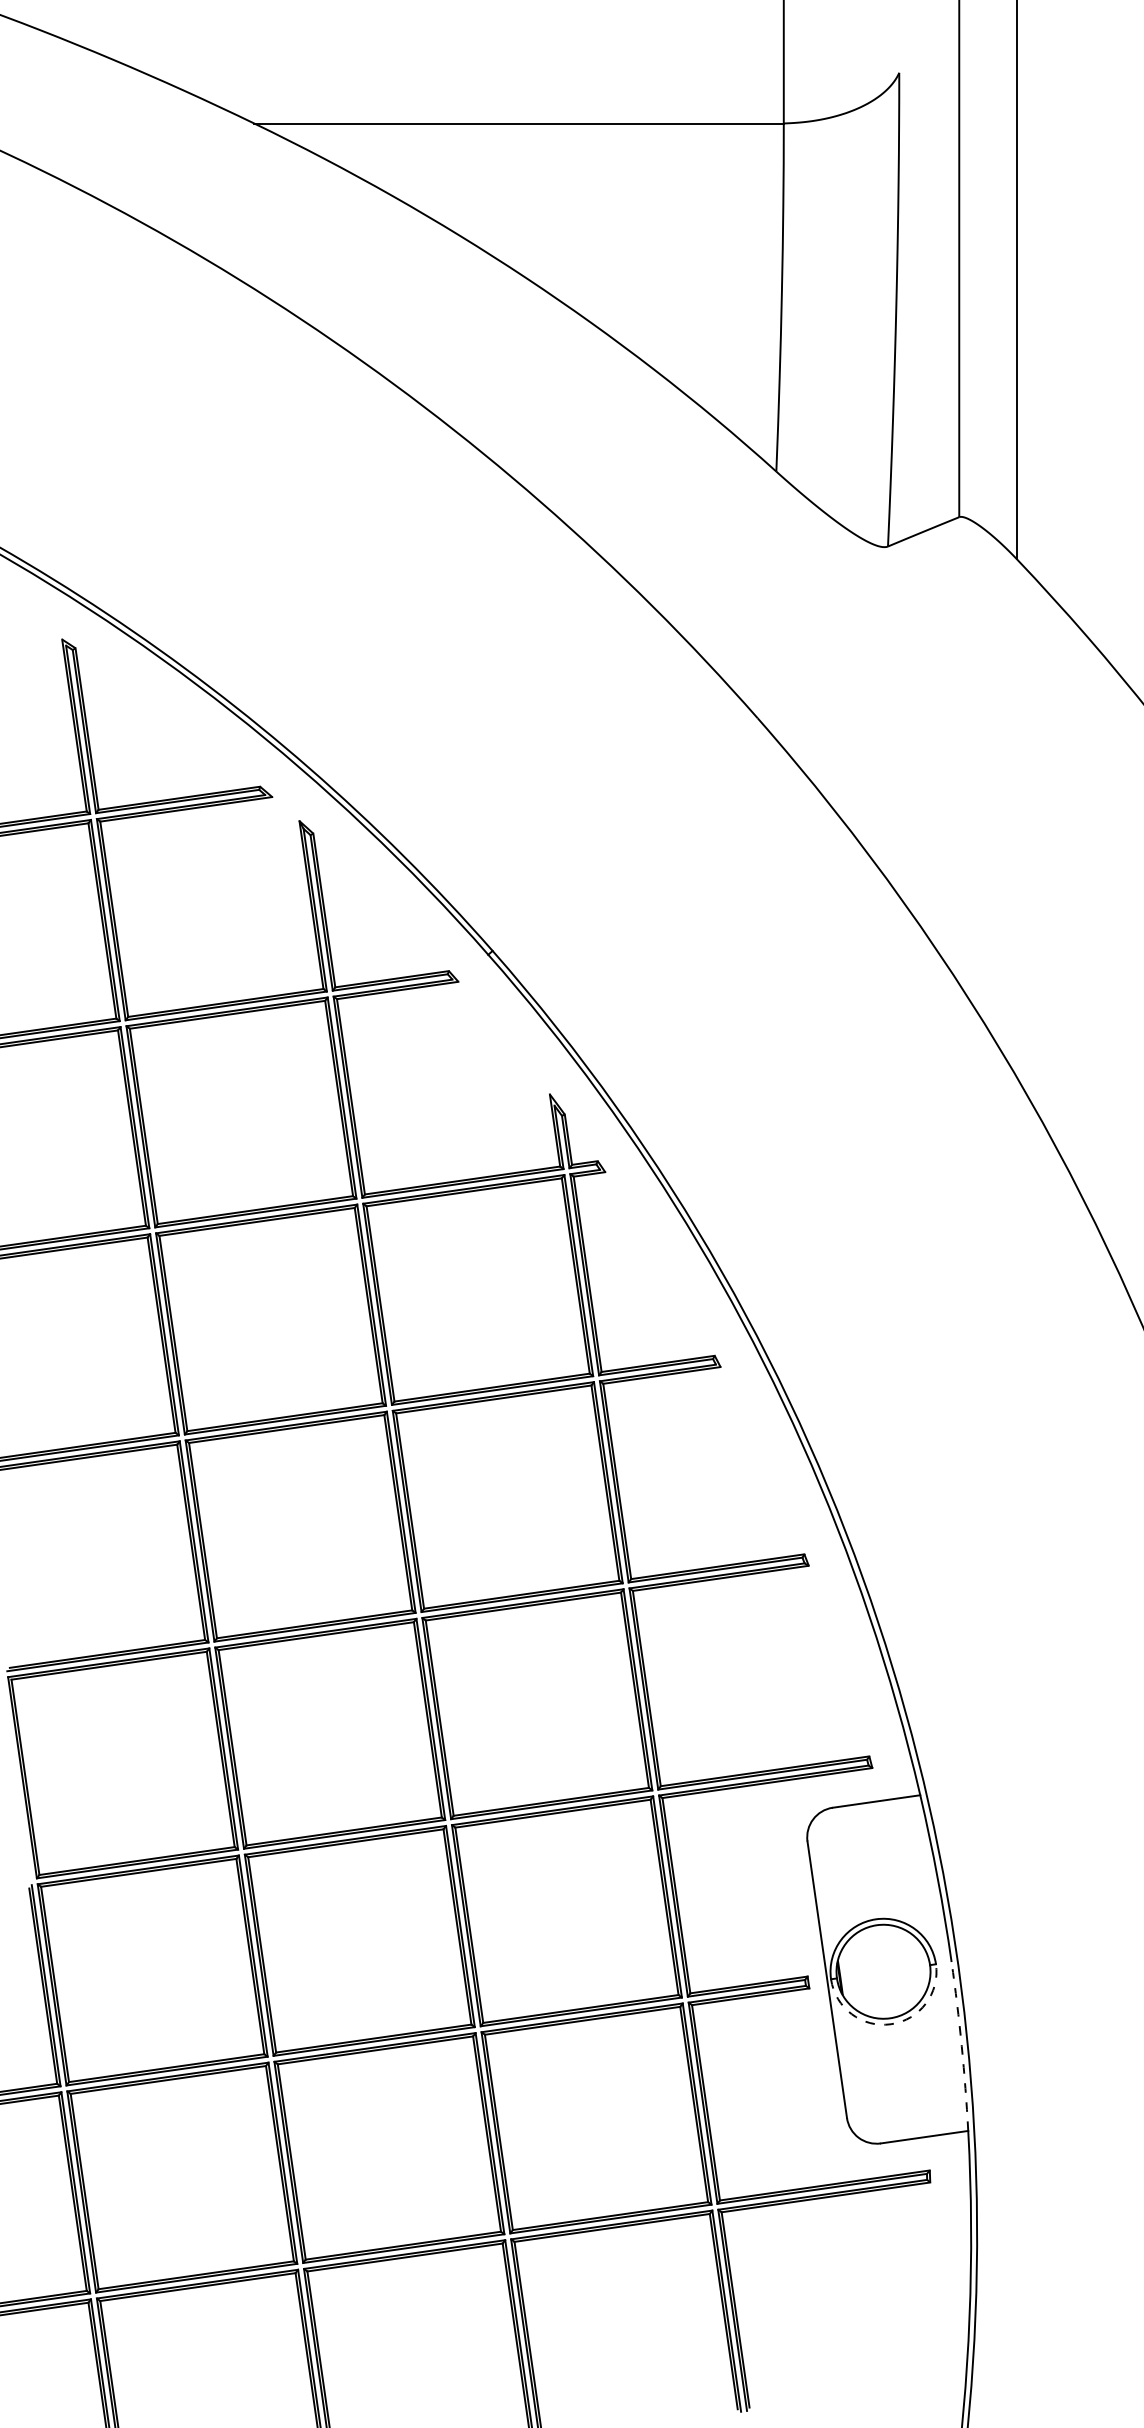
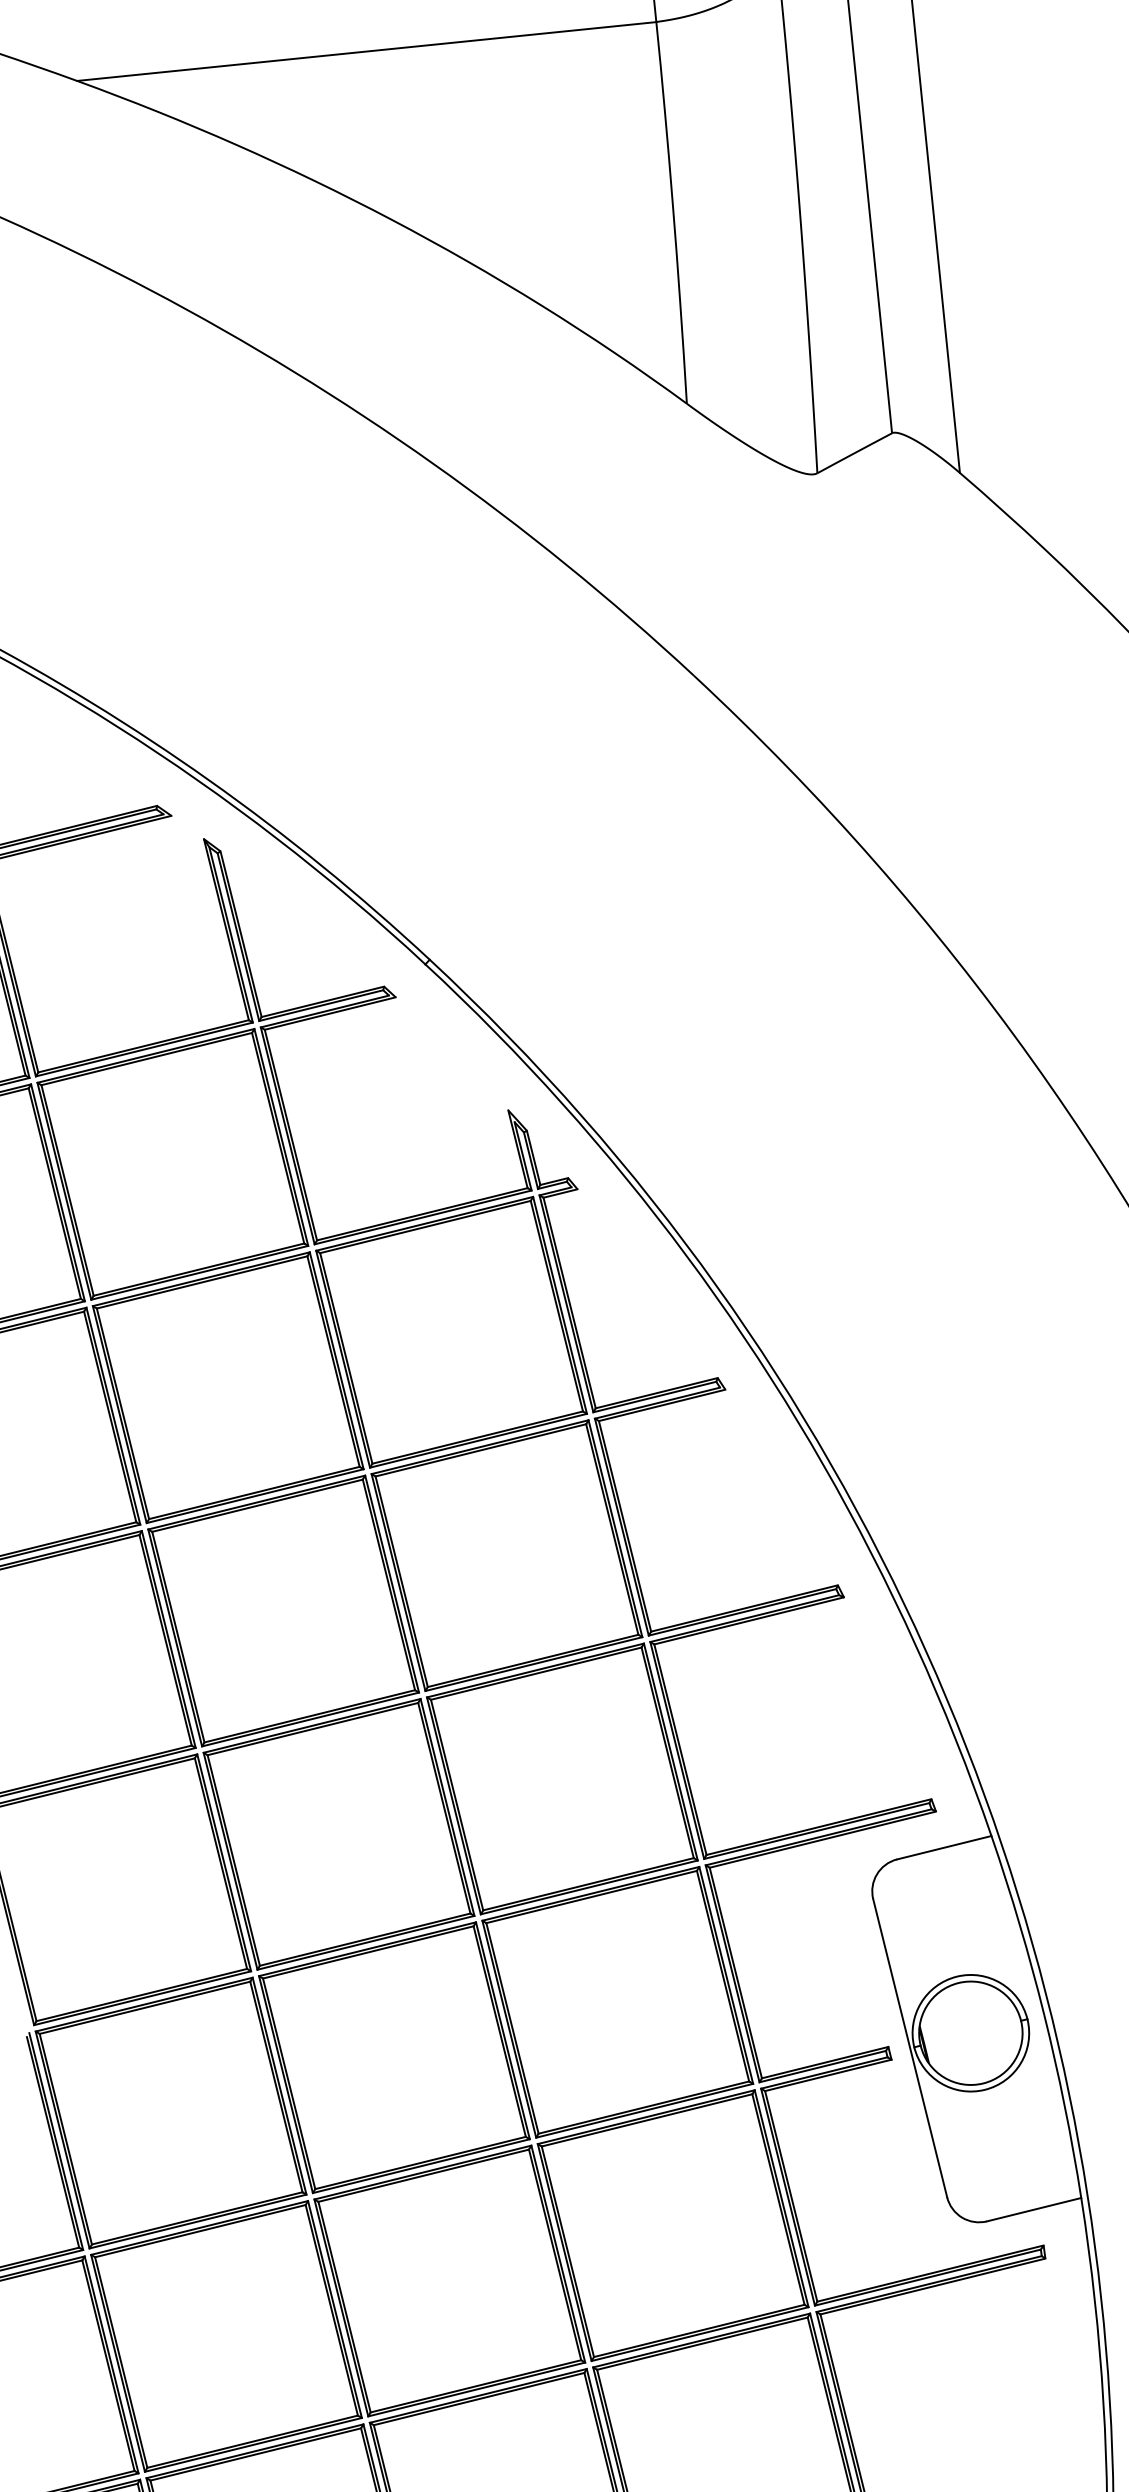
arc: (891, 2024) -> (985, 2090), dashed -> solid
arc: (961, 2046) -> (1064, 2106), dashed -> solid

